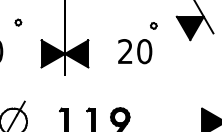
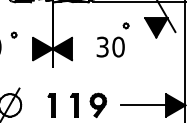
part: (17, 21) -> (13, 34), moved
text: (125, 52) -> (102, 47), 20 -> 30
line: (174, 122) -> (143, 105), added

